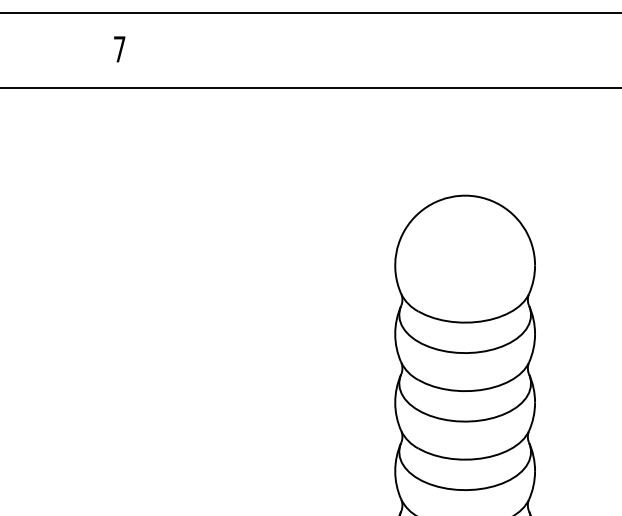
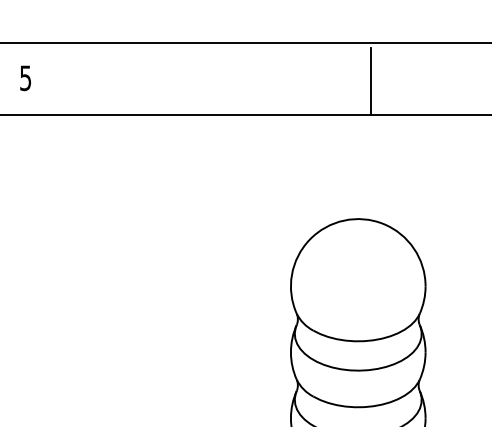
text: (119, 49) -> (25, 78), 7 -> 5
line: (478, 52) -> (371, 81), added

